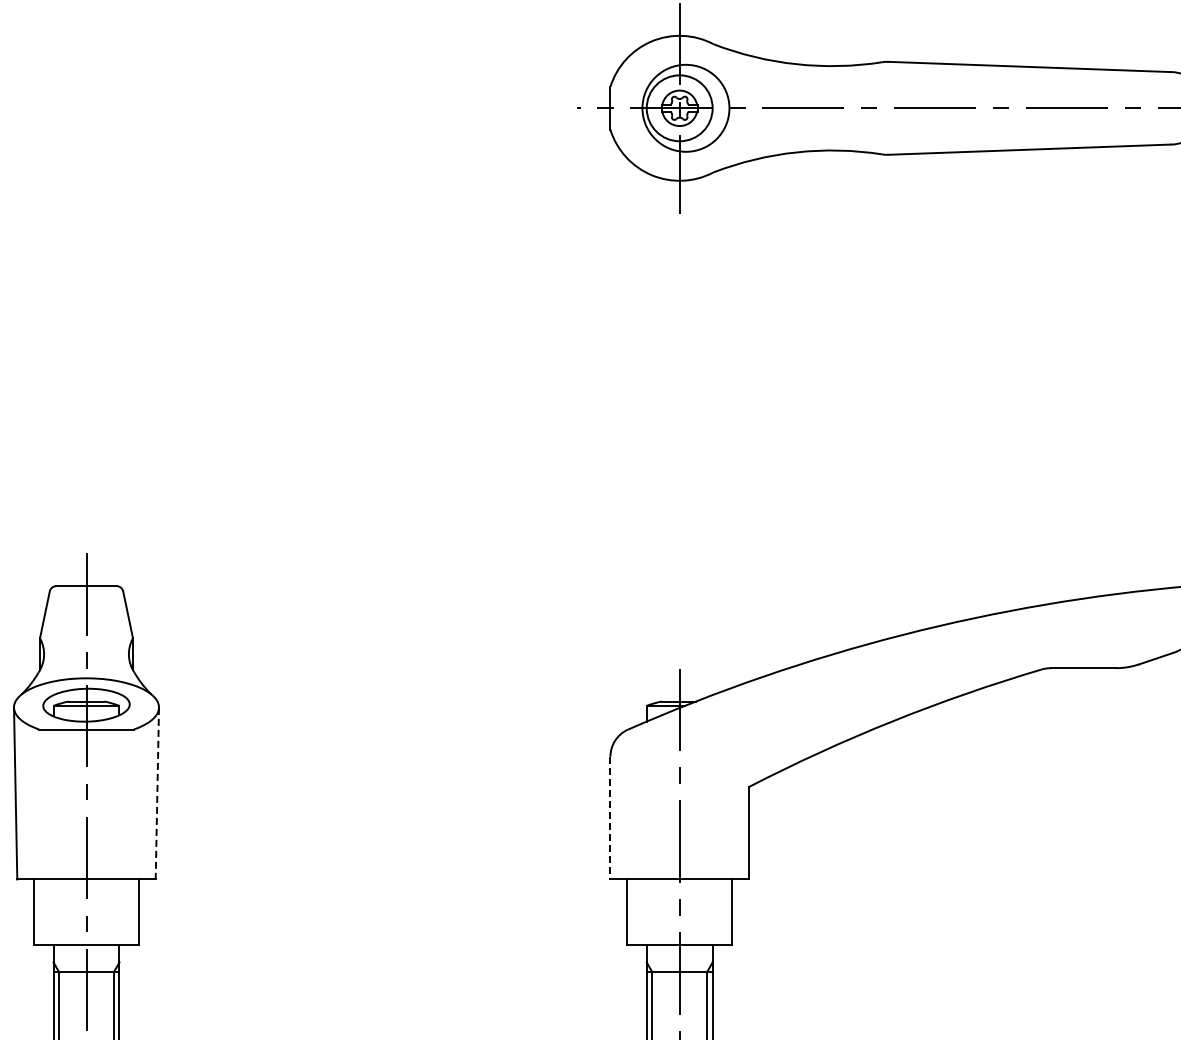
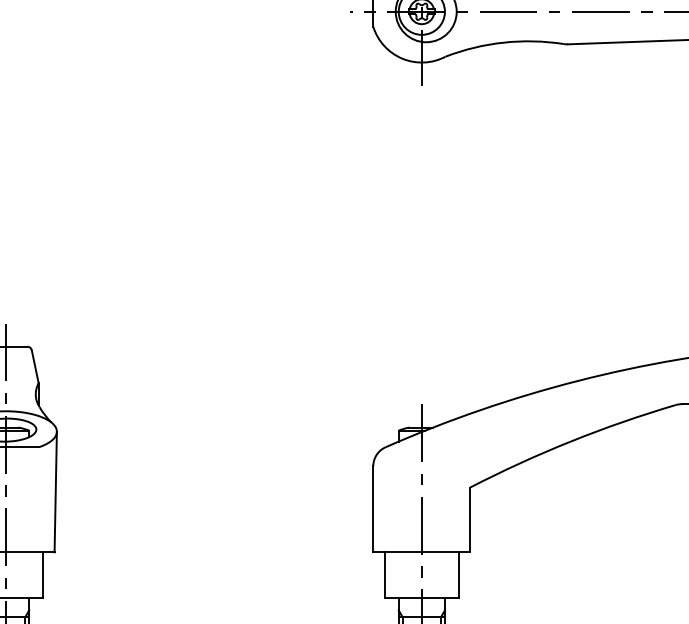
line: (157, 793) -> (55, 492), dashed -> solid
line: (610, 818) -> (373, 509), dashed -> solid

